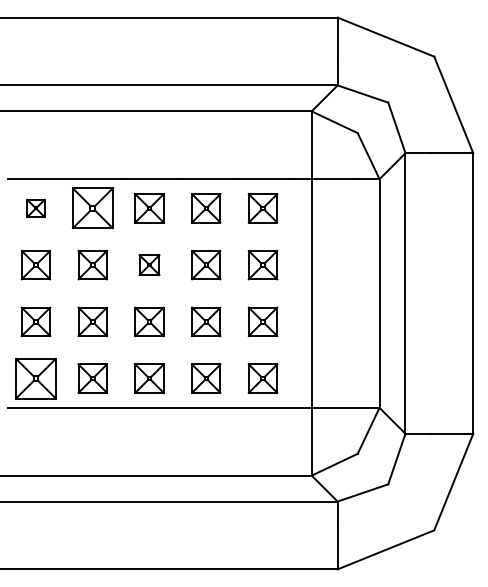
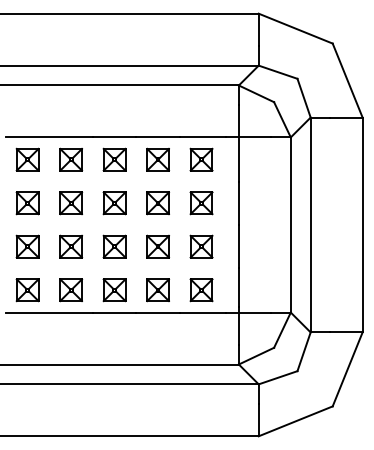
part: (35, 208) -> (27, 159), size x1.67
part: (92, 208) -> (70, 159), size x0.71
part: (149, 264) -> (114, 202), size x1.43
part: (35, 378) -> (27, 290), size x0.71

